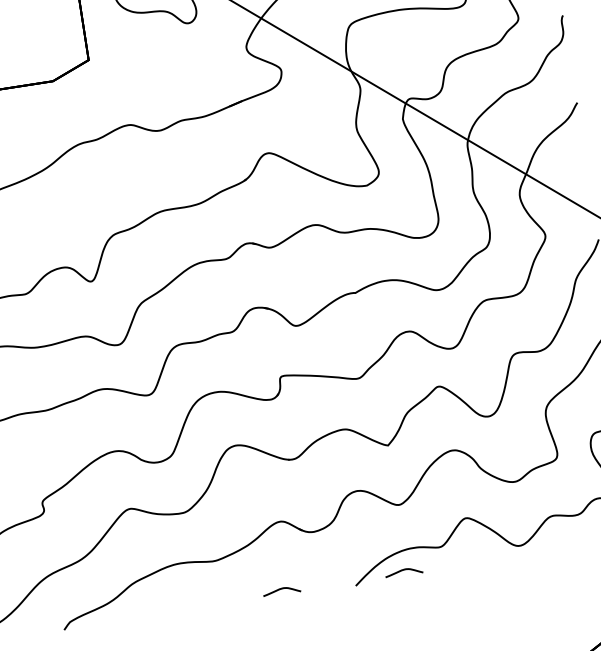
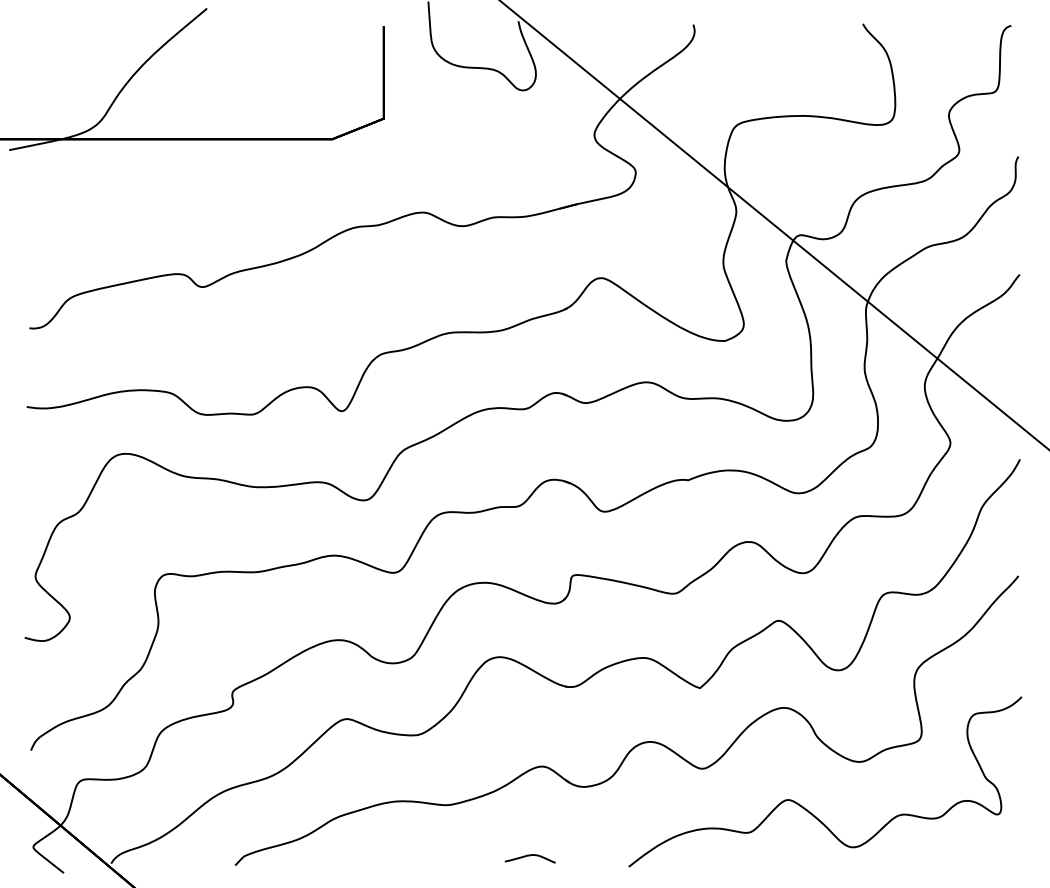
curve: (403, 570) -> (694, 856), removed

